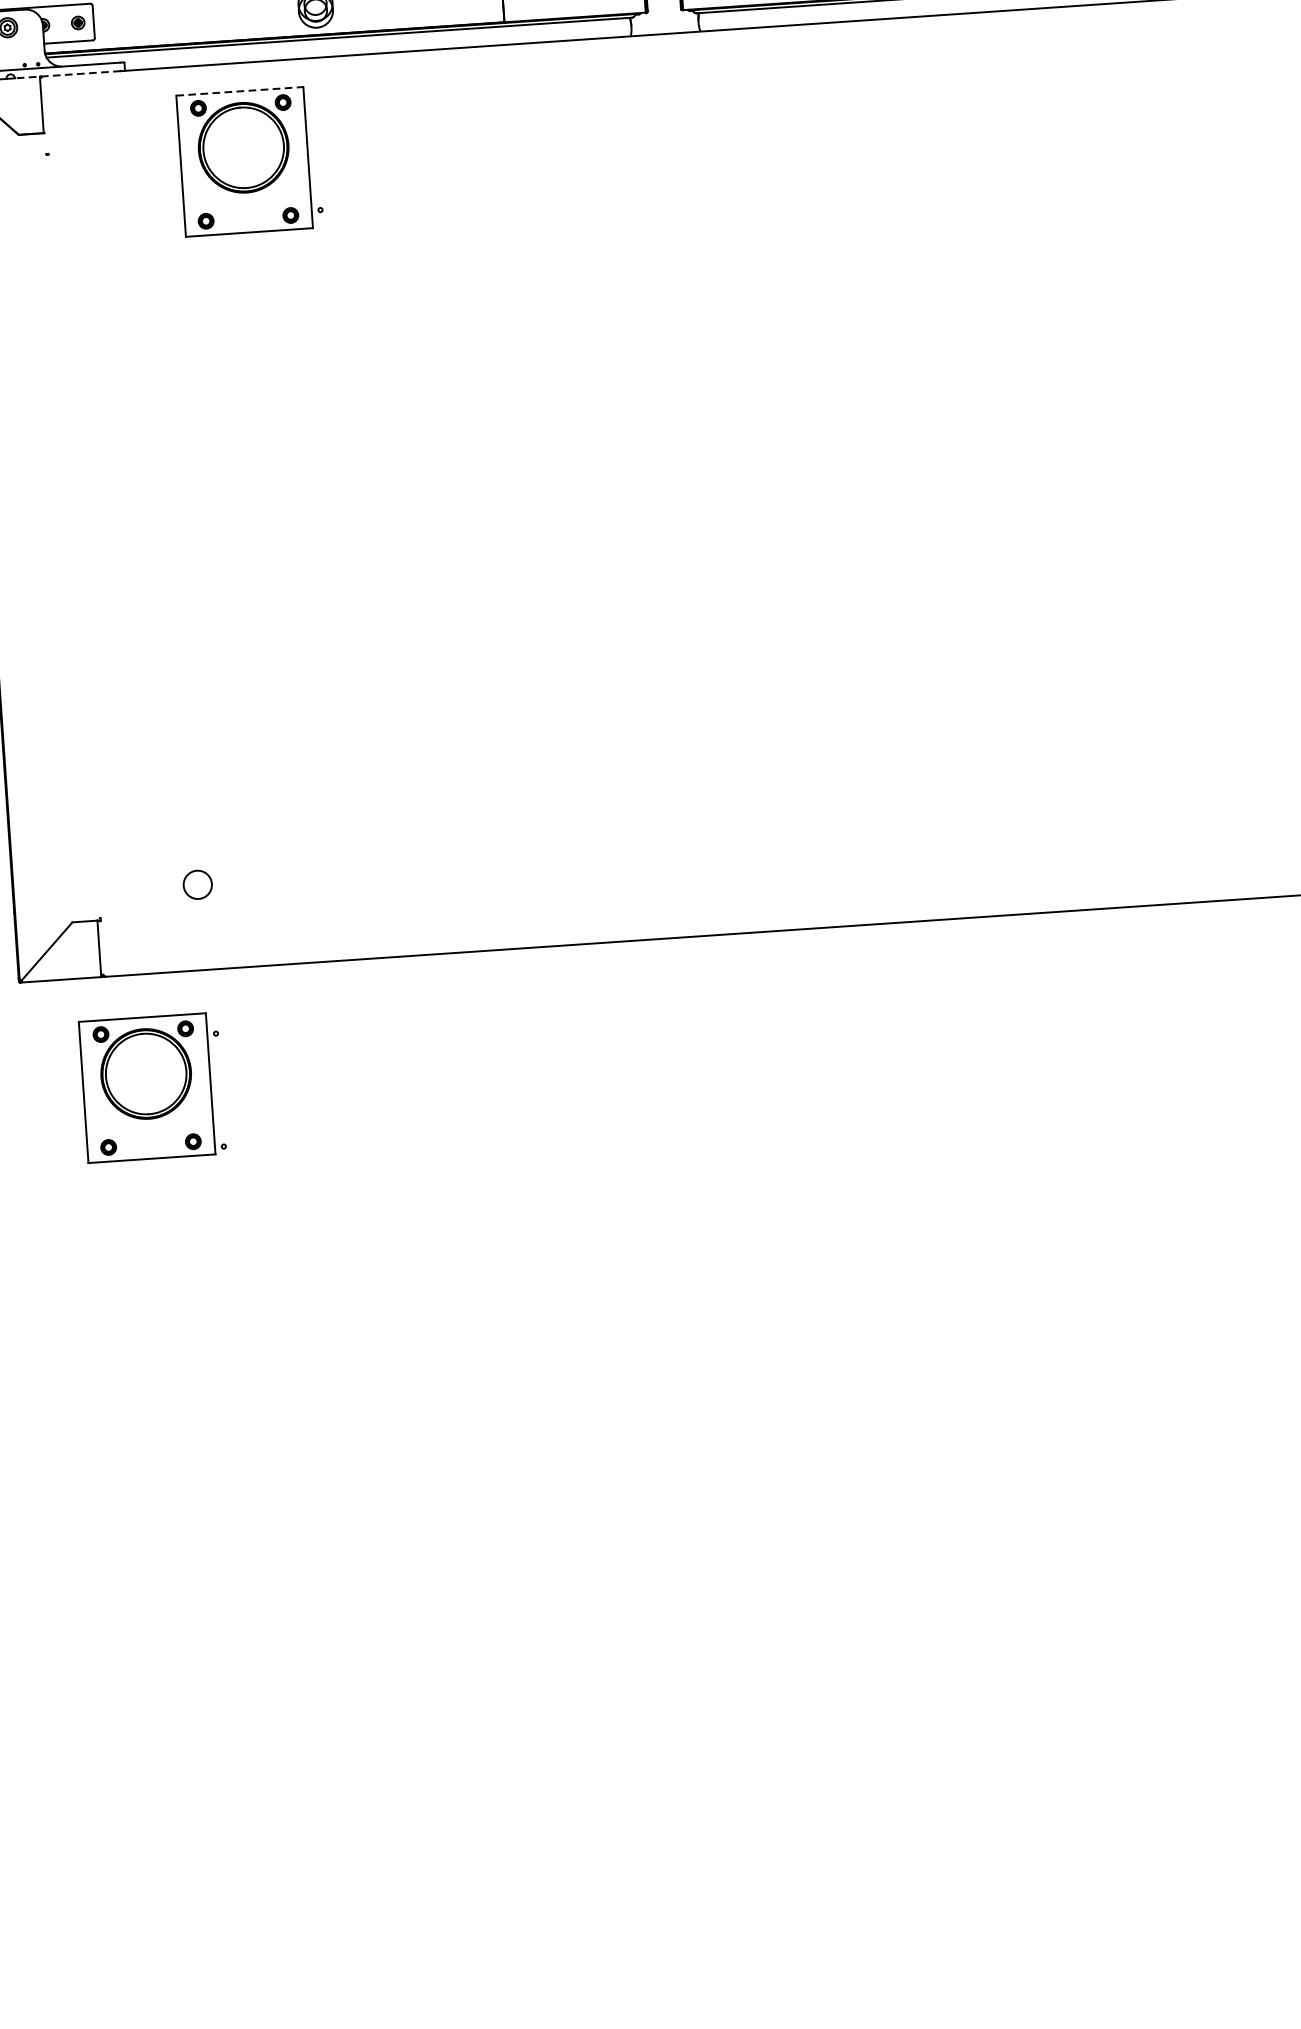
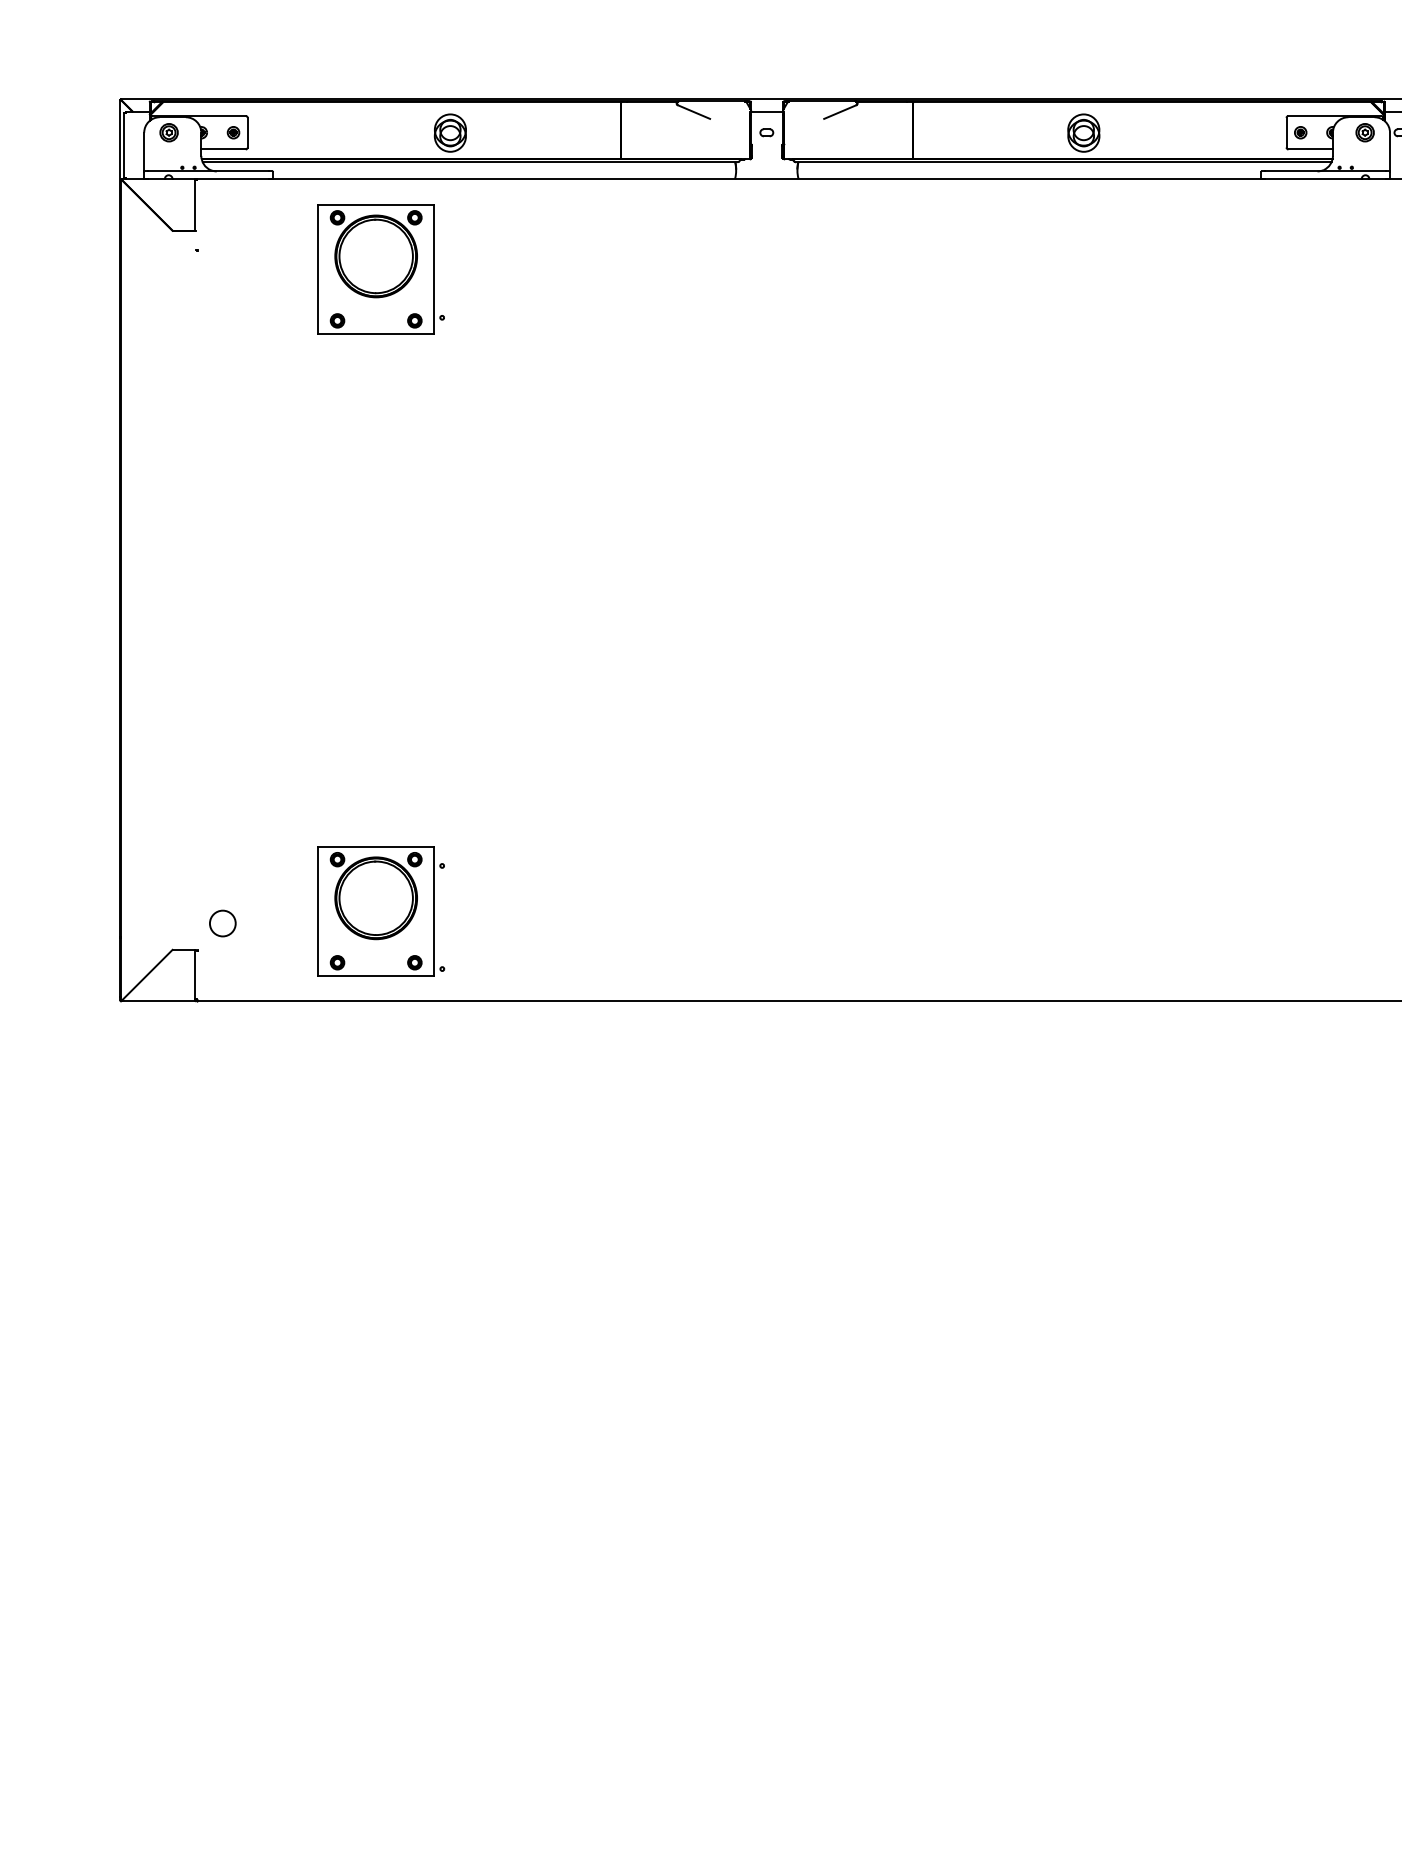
line: (67, 75) -> (220, 179), dashed -> solid
line: (240, 90) -> (376, 204), dashed -> solid
circle: (197, 884) -> (222, 923), moved
part: (152, 1088) -> (381, 911), moved

